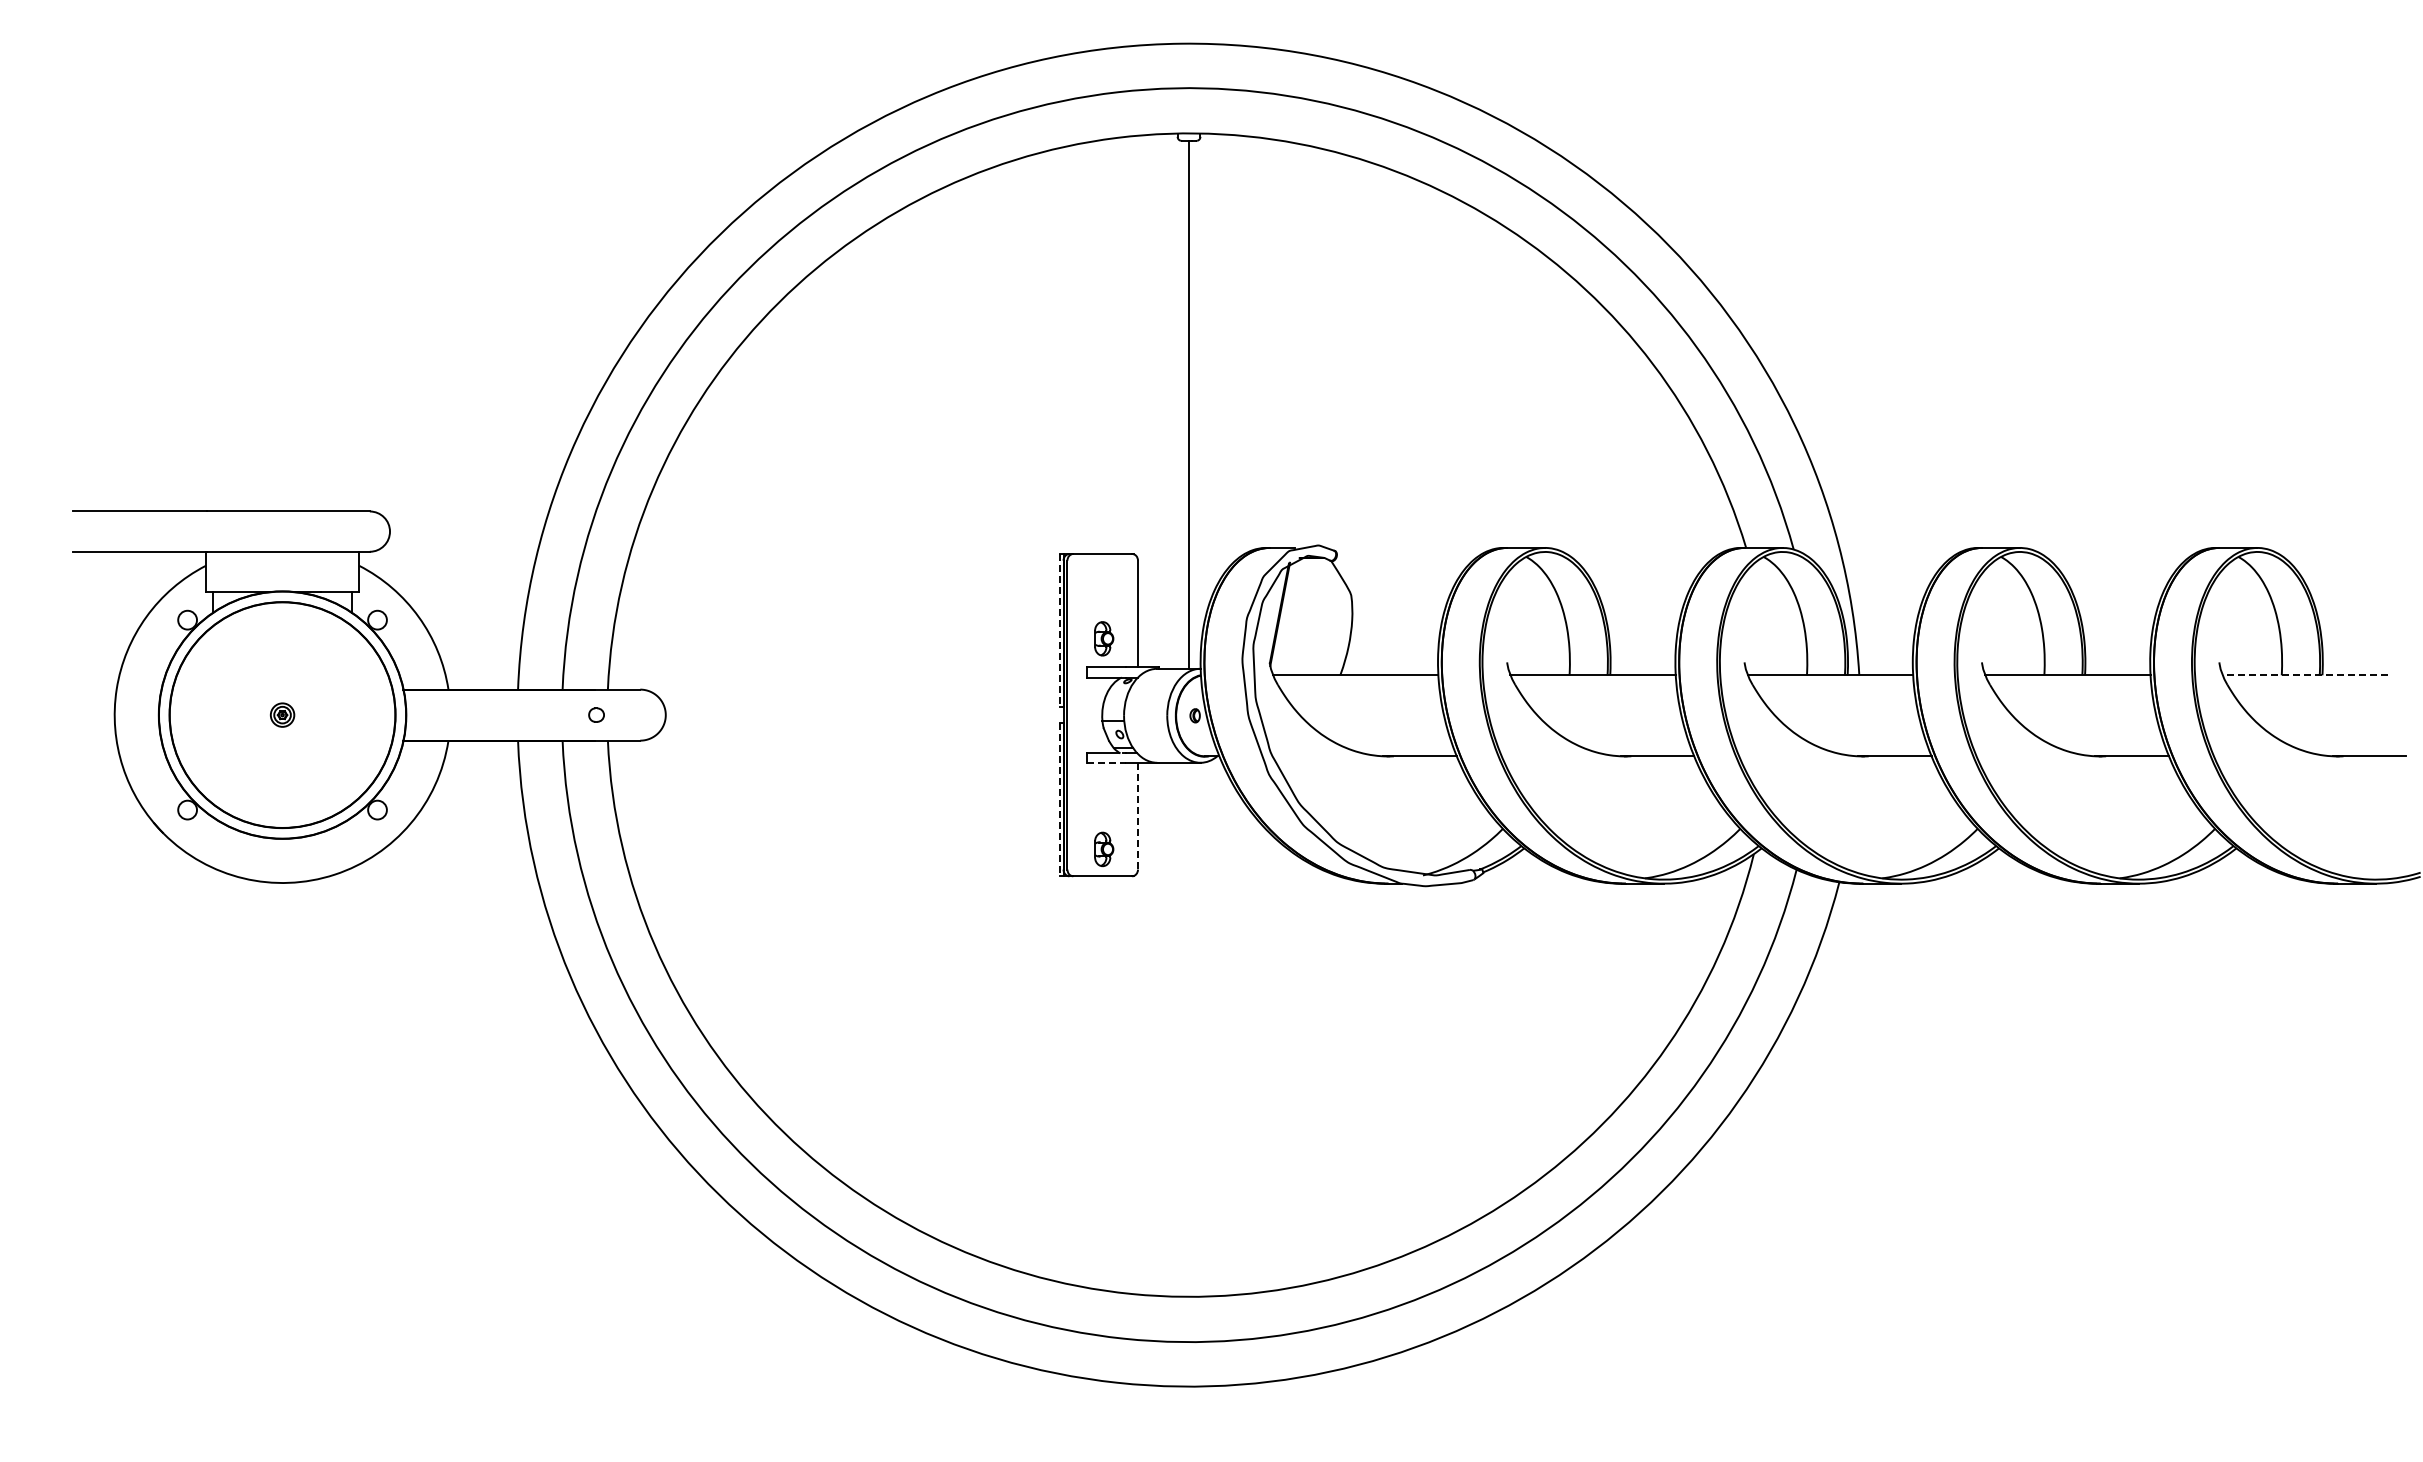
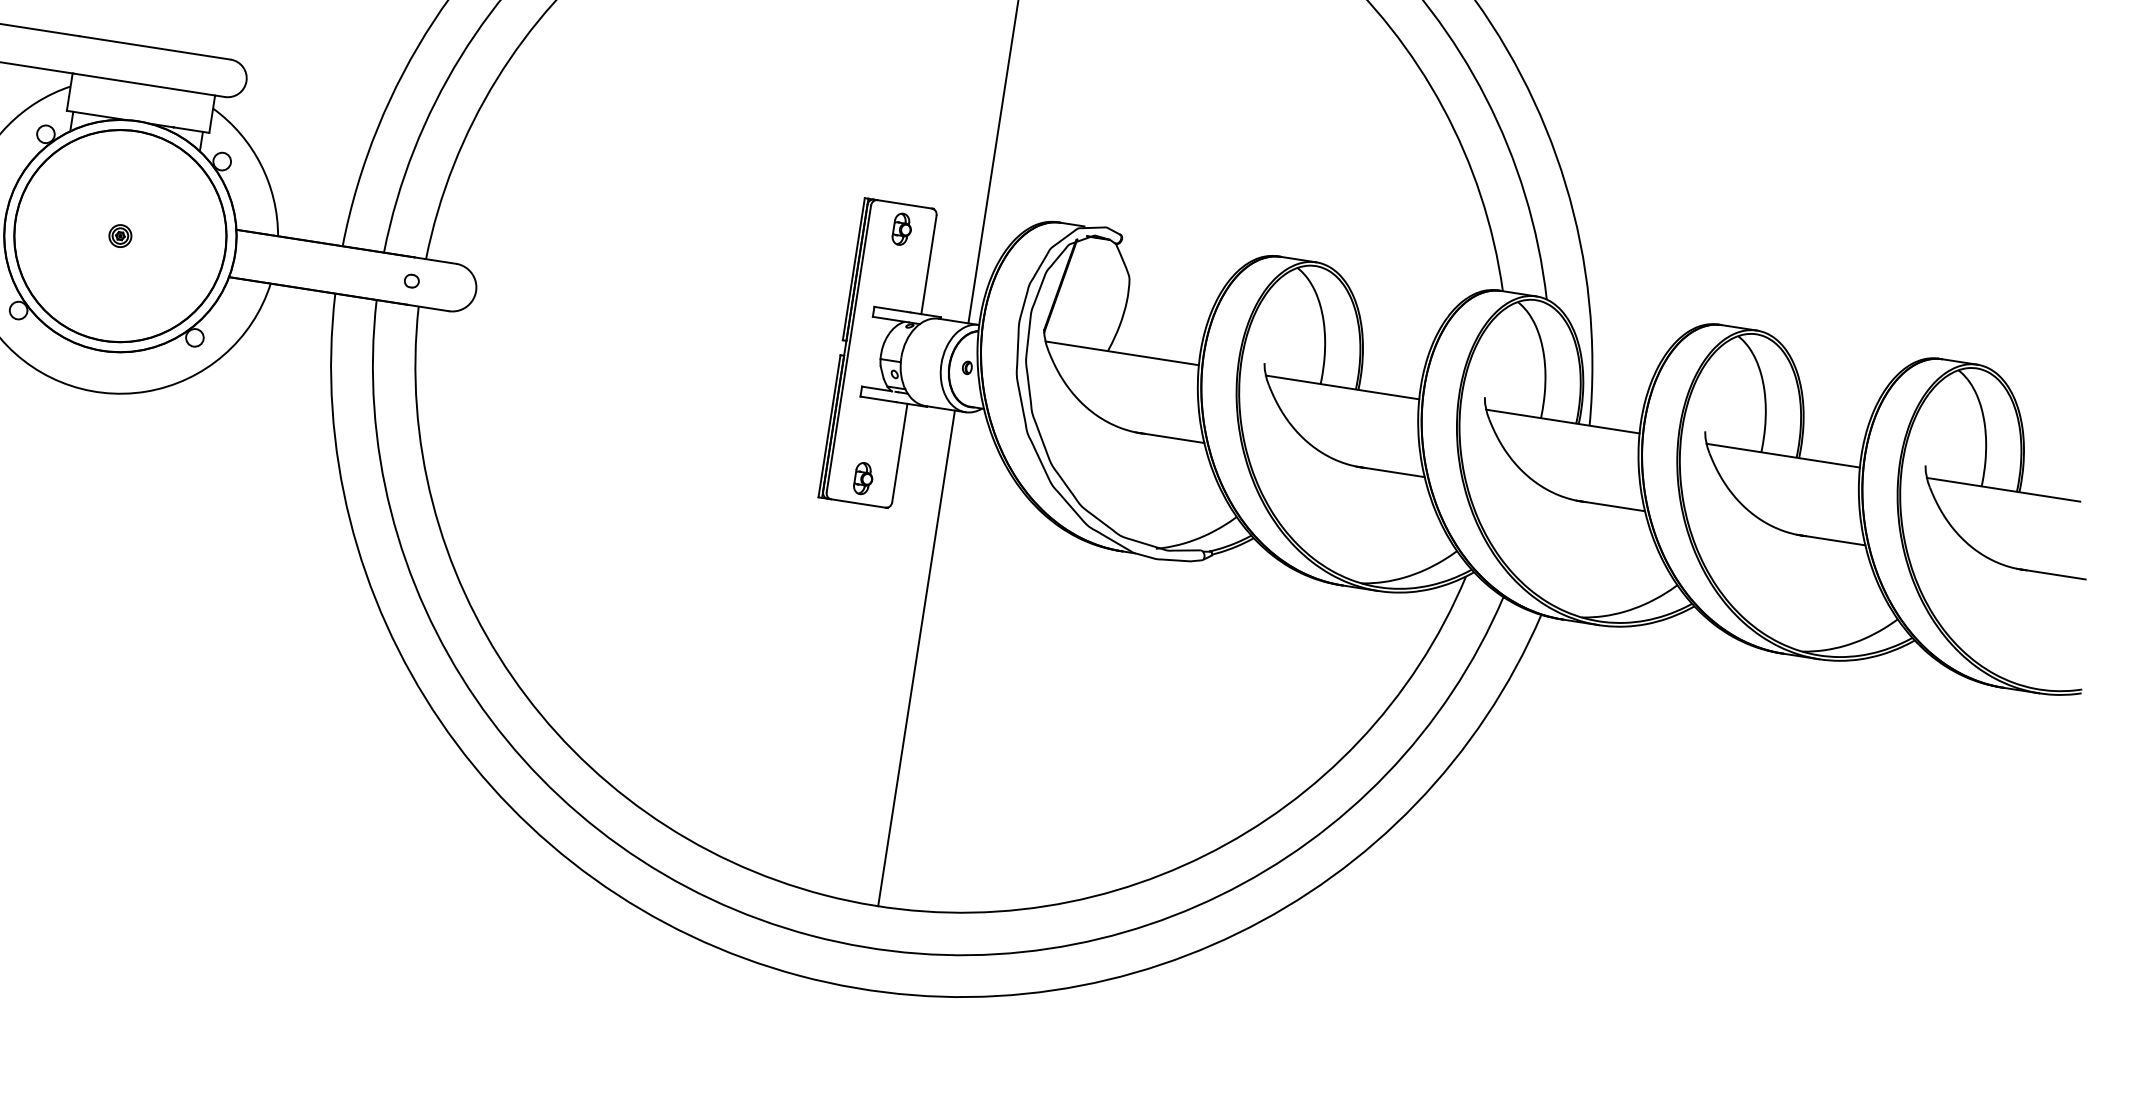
line: (1059, 630) -> (853, 269), dashed -> solid
part: (1104, 638) -> (902, 229), moved
line: (2305, 675) -> (2003, 489), dashed -> solid
line: (1107, 763) -> (879, 399), dashed -> solid
line: (1059, 799) -> (829, 426), dashed -> solid
line: (1138, 817) -> (900, 454), dashed -> solid
line: (1189, 1029) -> (917, 658), added

